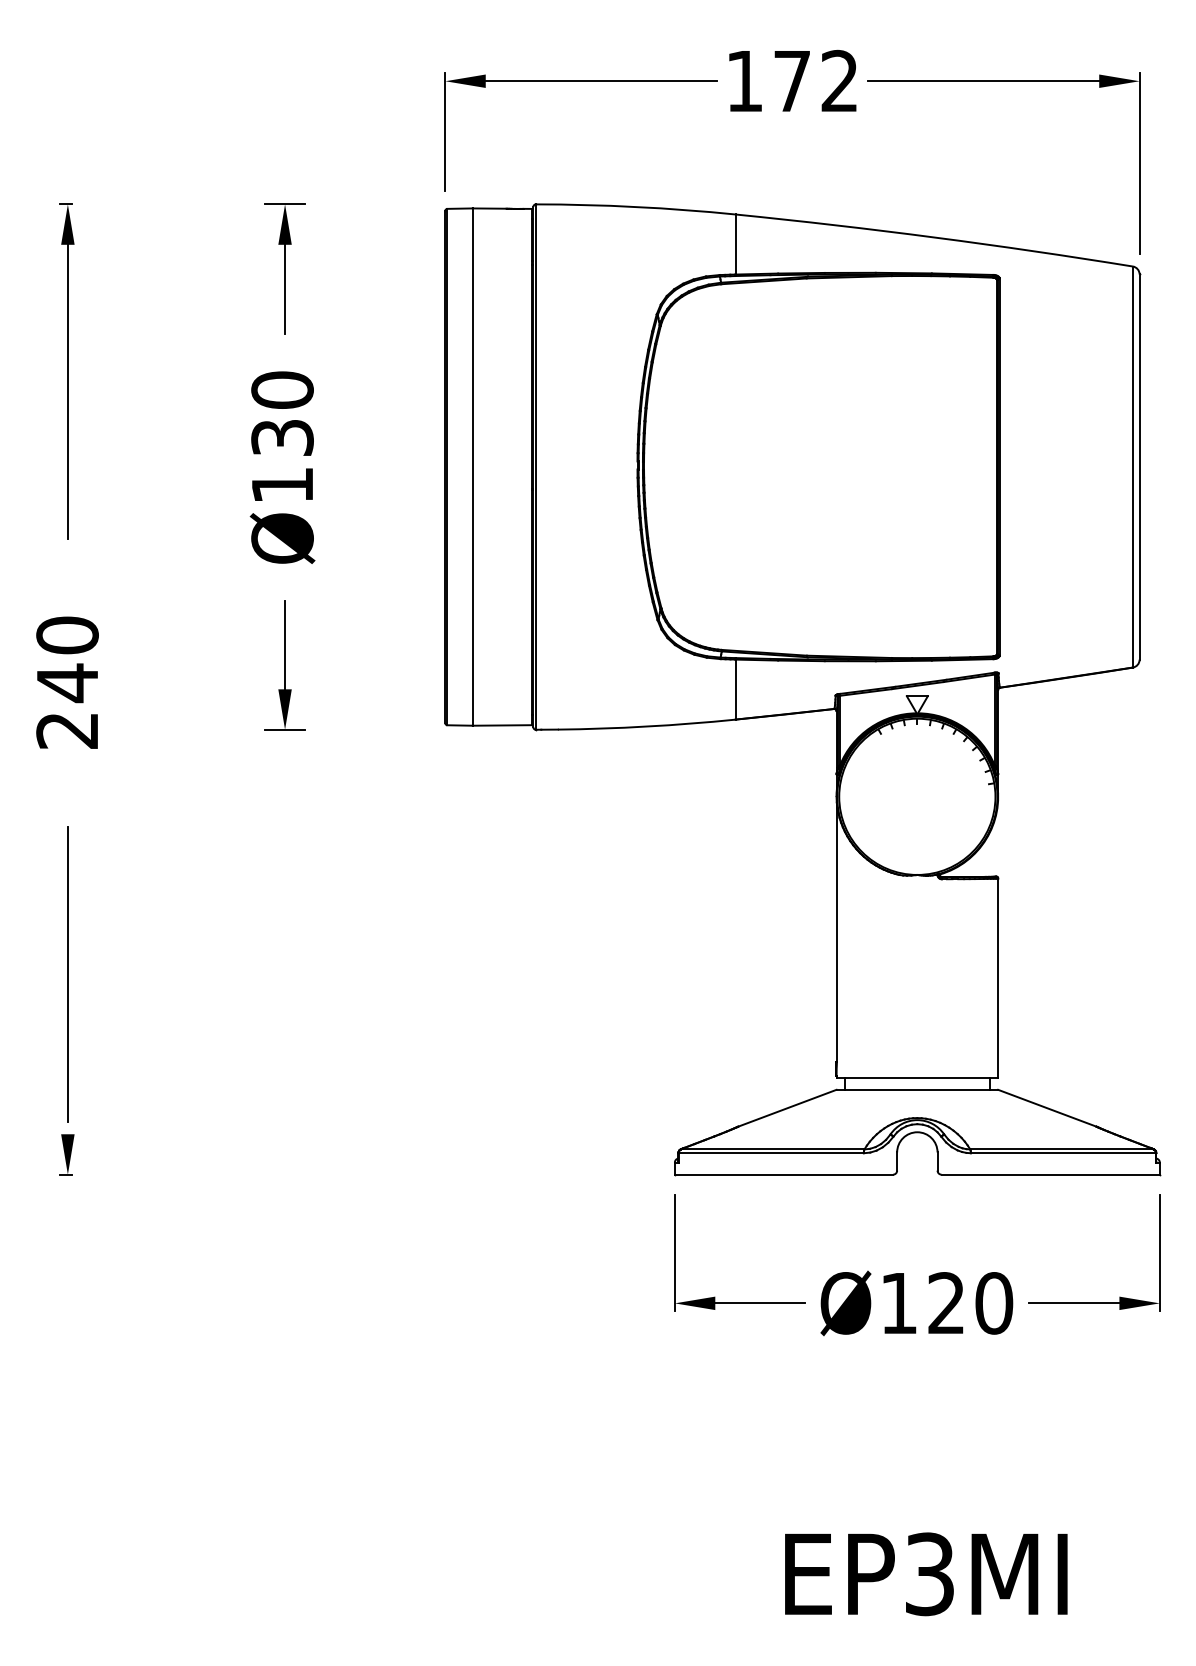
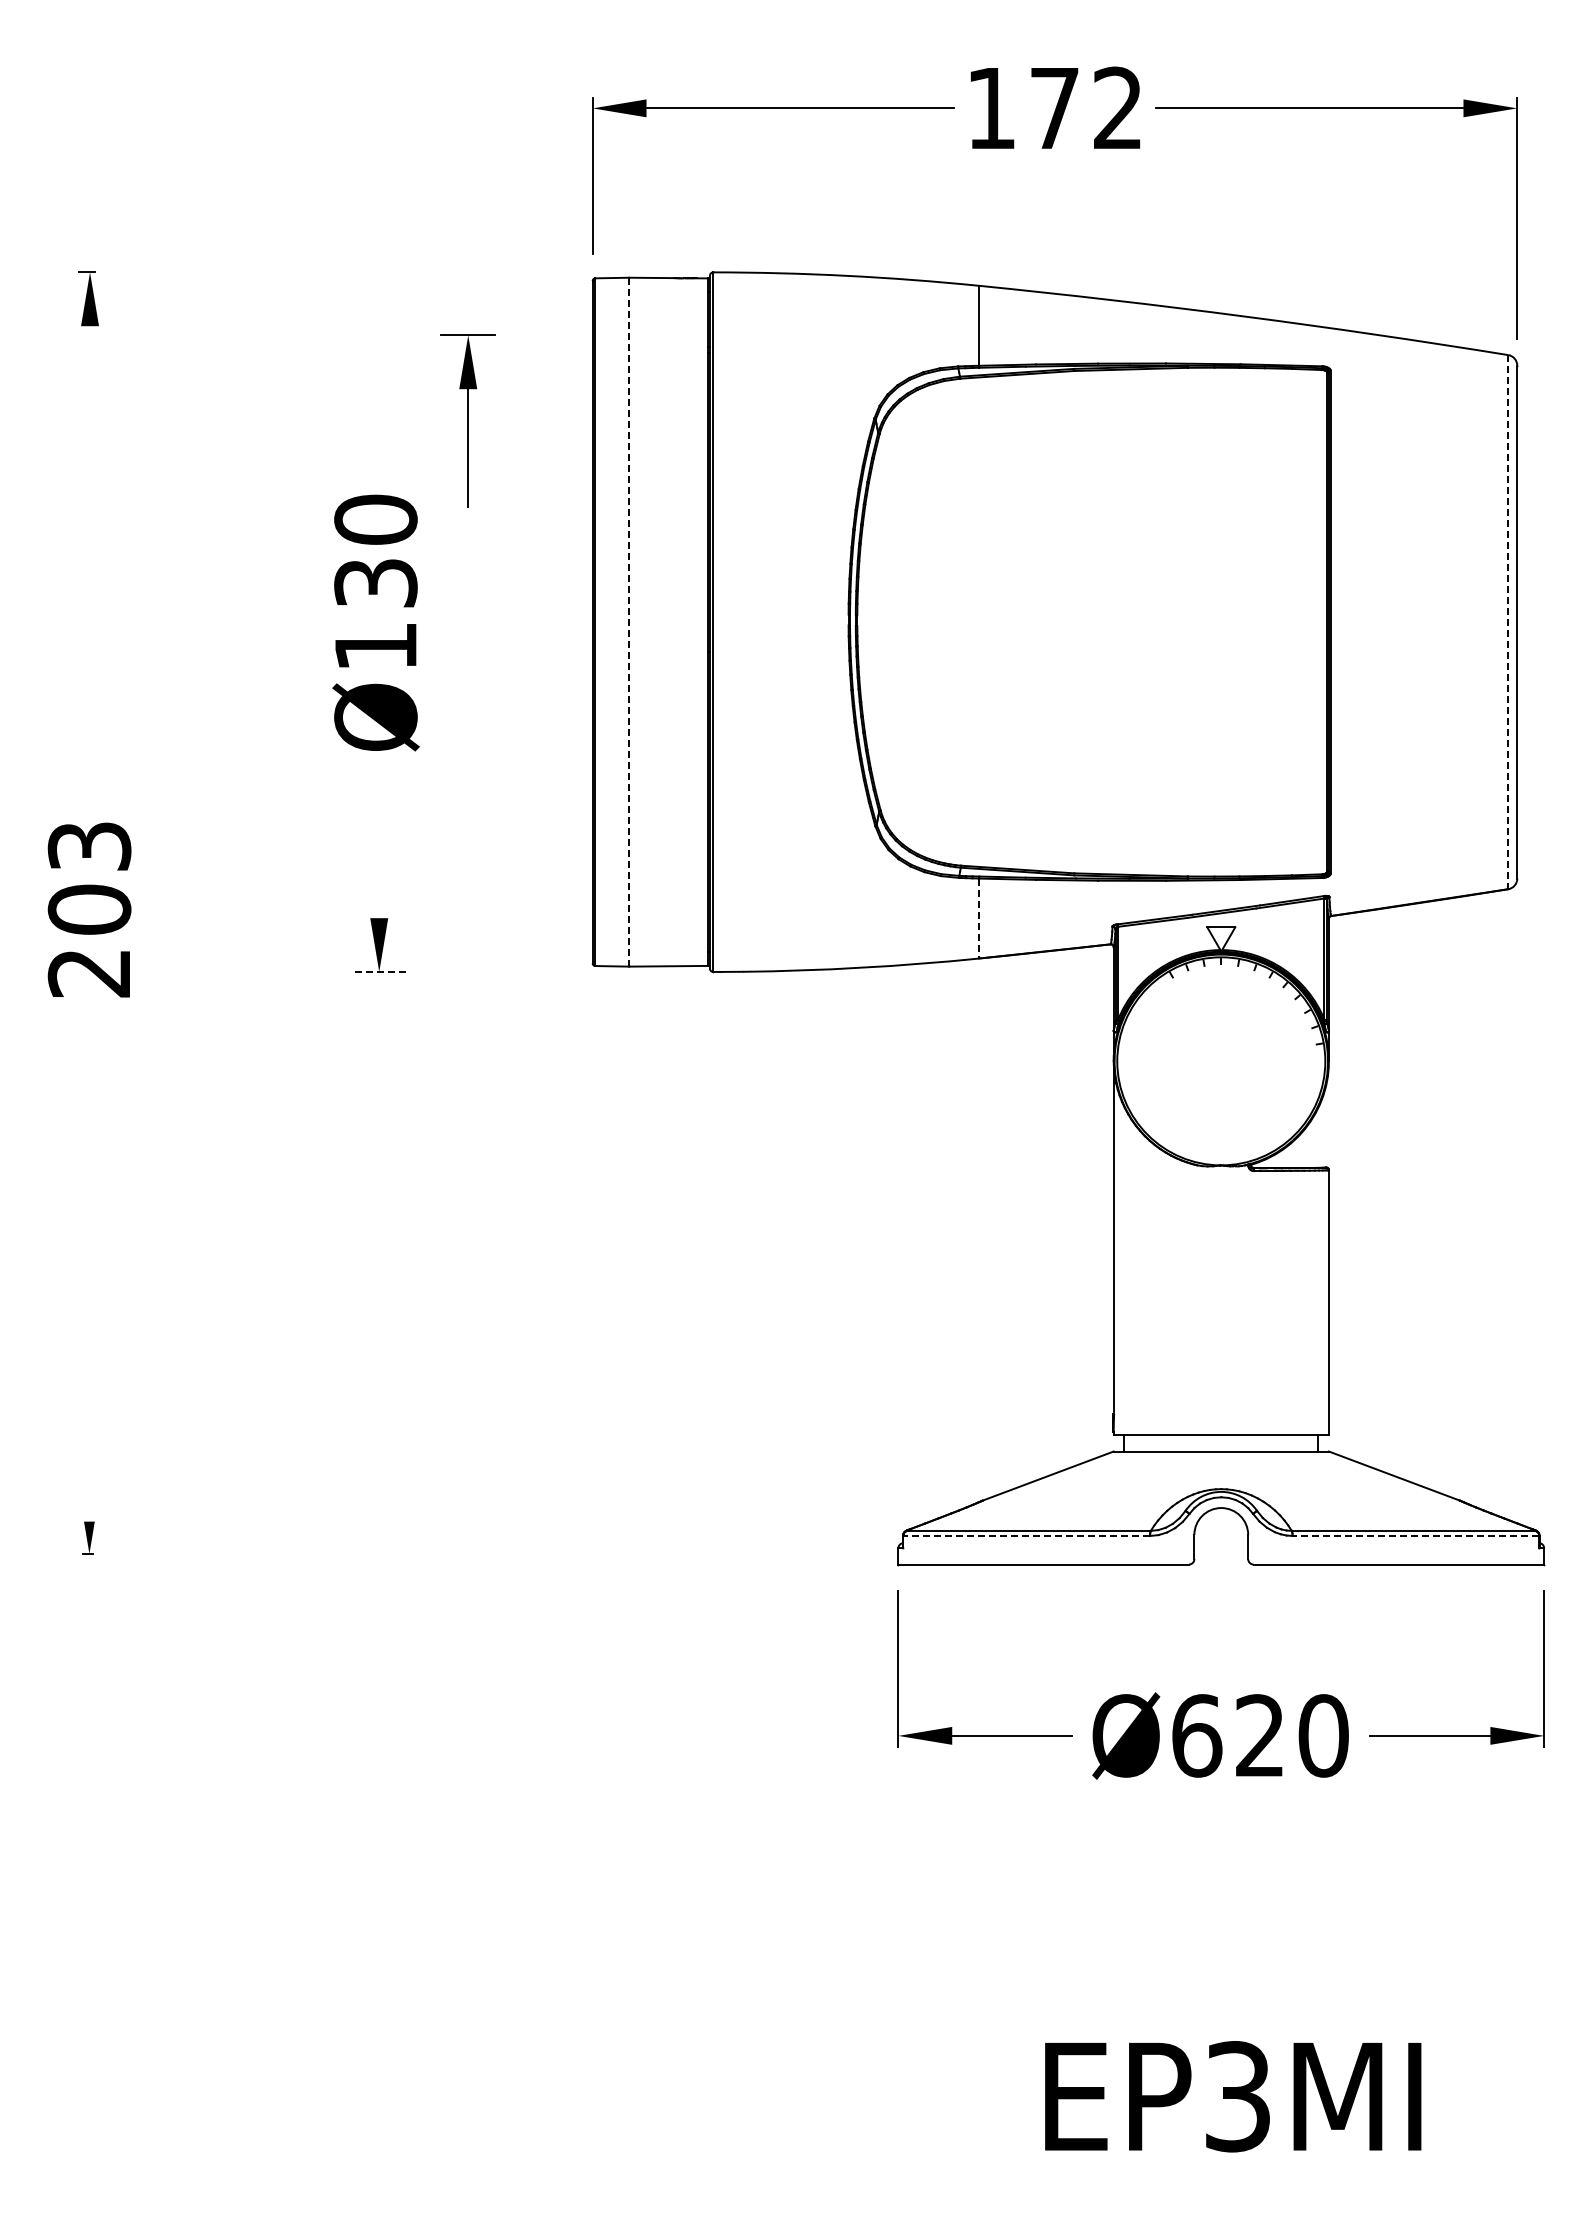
part: (284, 268) -> (467, 420), moved
line: (68, 392) -> (90, 522), removed
line: (472, 466) -> (629, 621), solid -> dashed
line: (1133, 467) -> (1508, 622), solid -> dashed
line: (285, 644) -> (379, 858), removed
text: (67, 659) -> (89, 878), 240 -> 203
line: (735, 689) -> (979, 918), solid -> dashed
line: (285, 730) -> (379, 972), solid -> dashed
line: (67, 974) -> (89, 1298), removed
line: (771, 1152) -> (1026, 1535), solid -> dashed
line: (1063, 1152) -> (1415, 1535), solid -> dashed
part: (66, 1154) -> (88, 1537), size x0.6
text: (899, 1303) -> (1197, 1735), Ø120 -> Ø620

